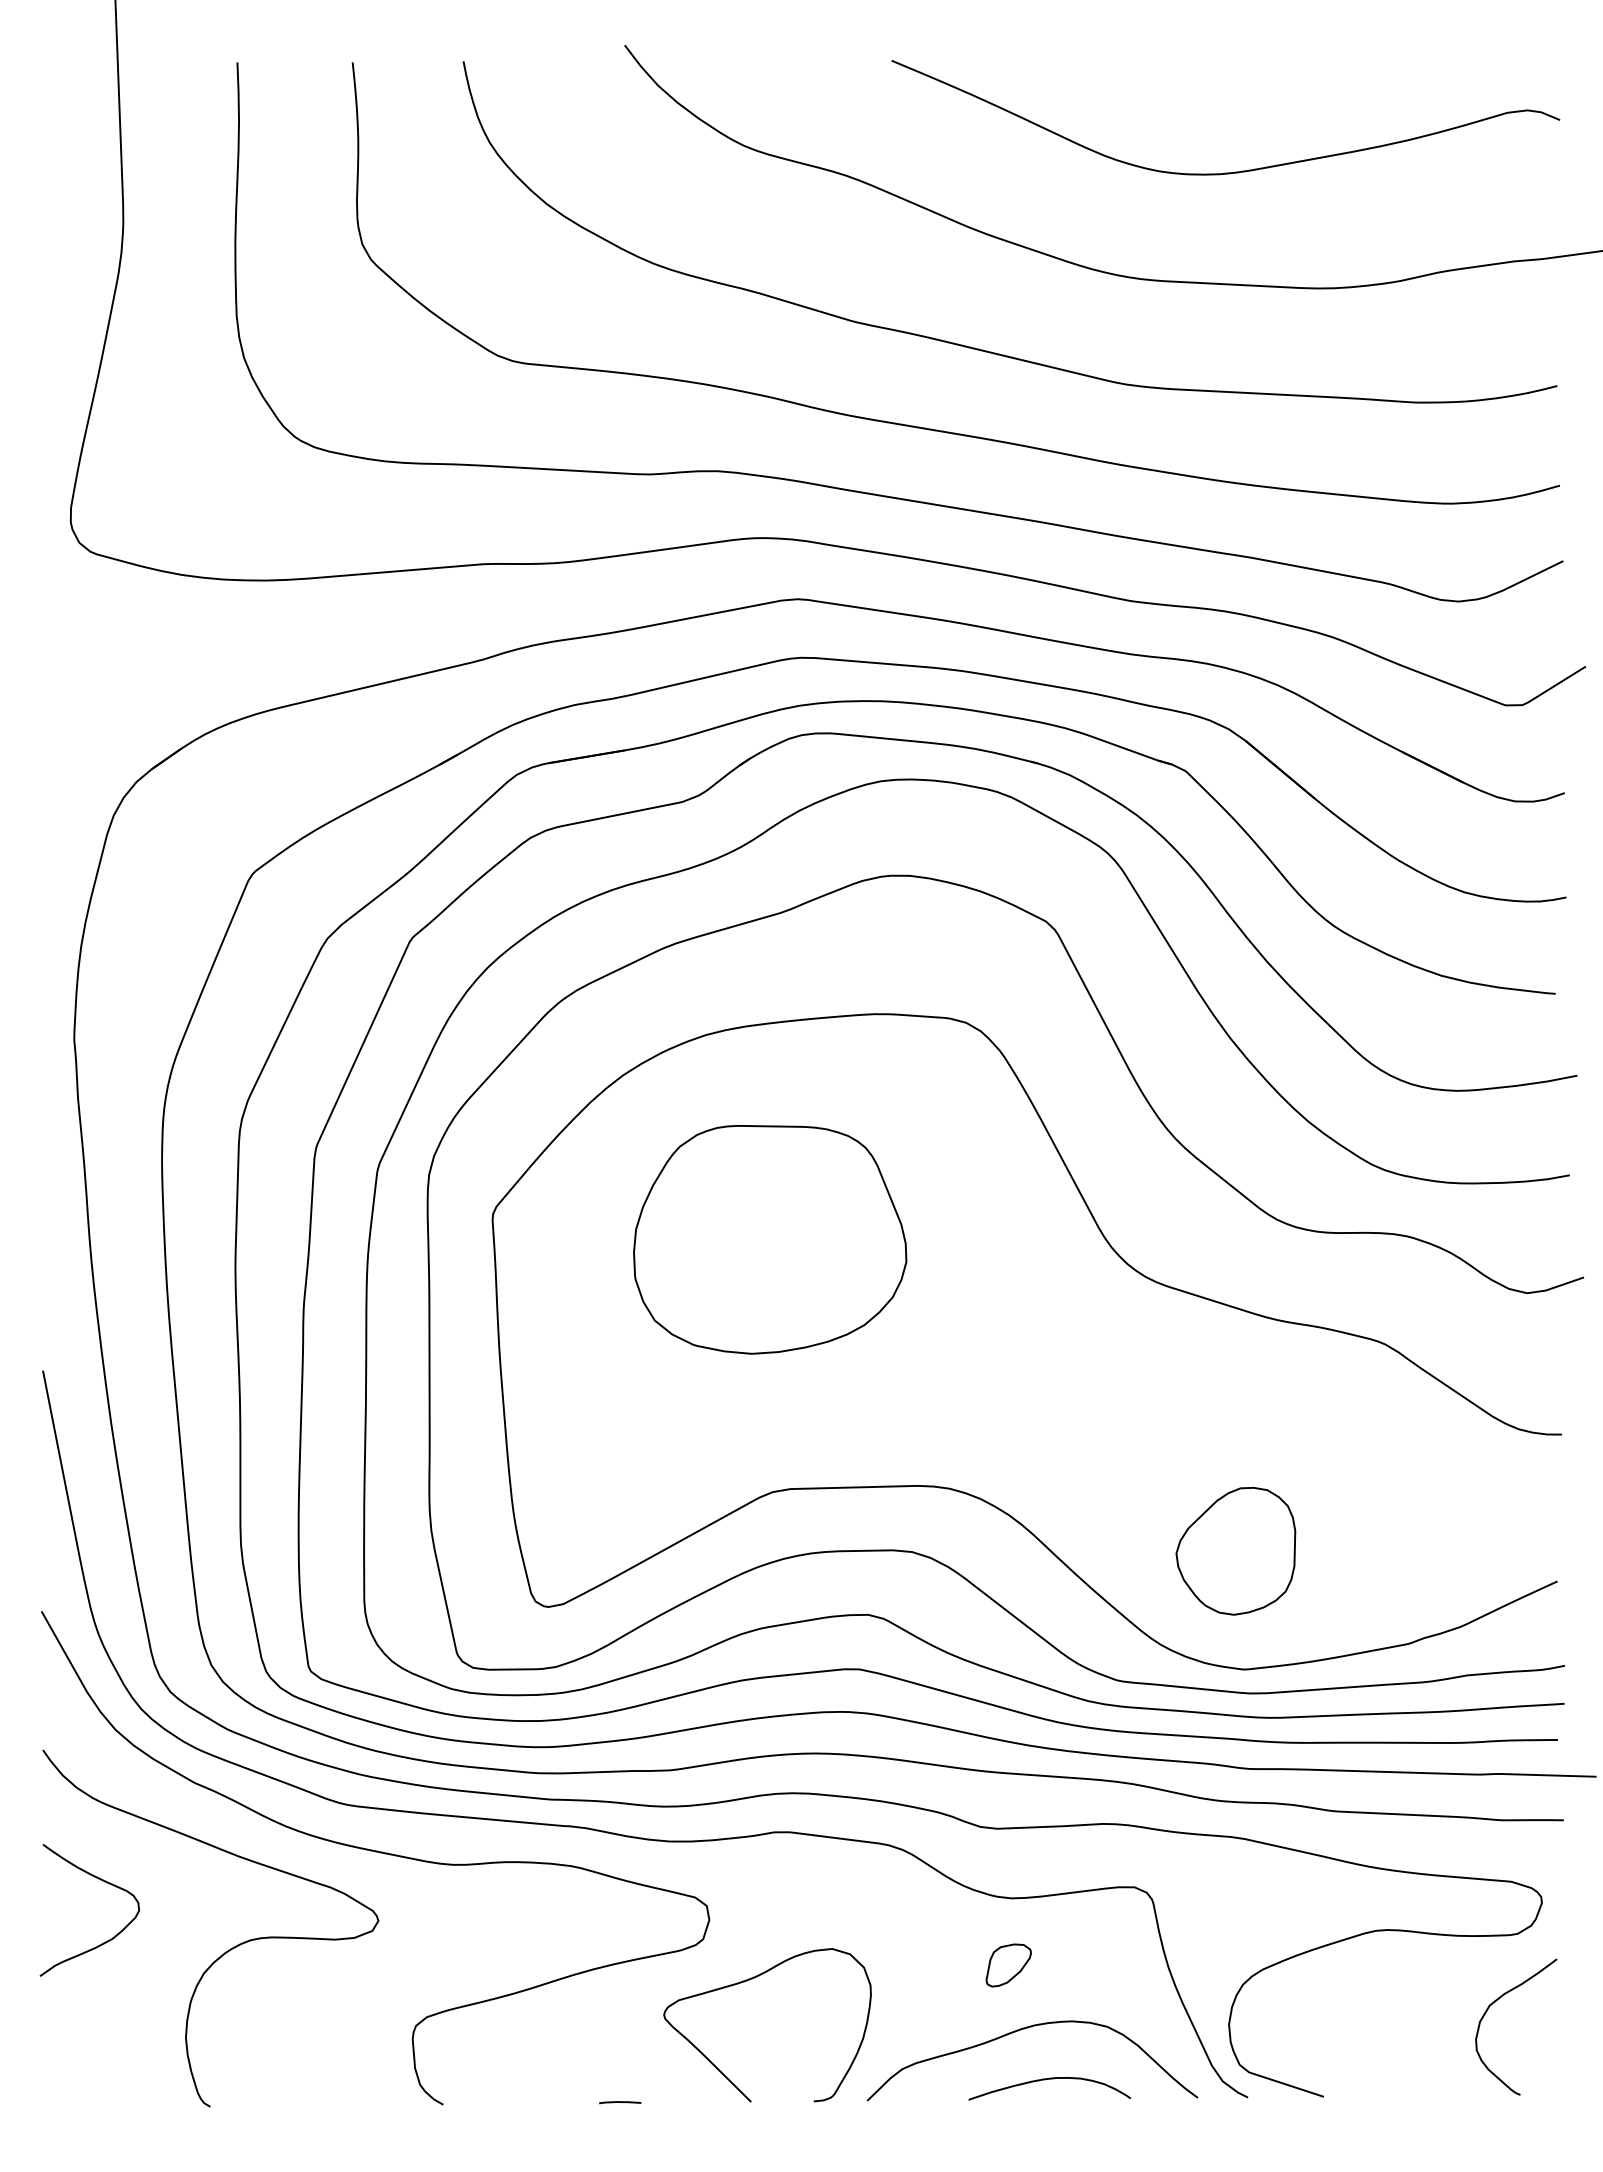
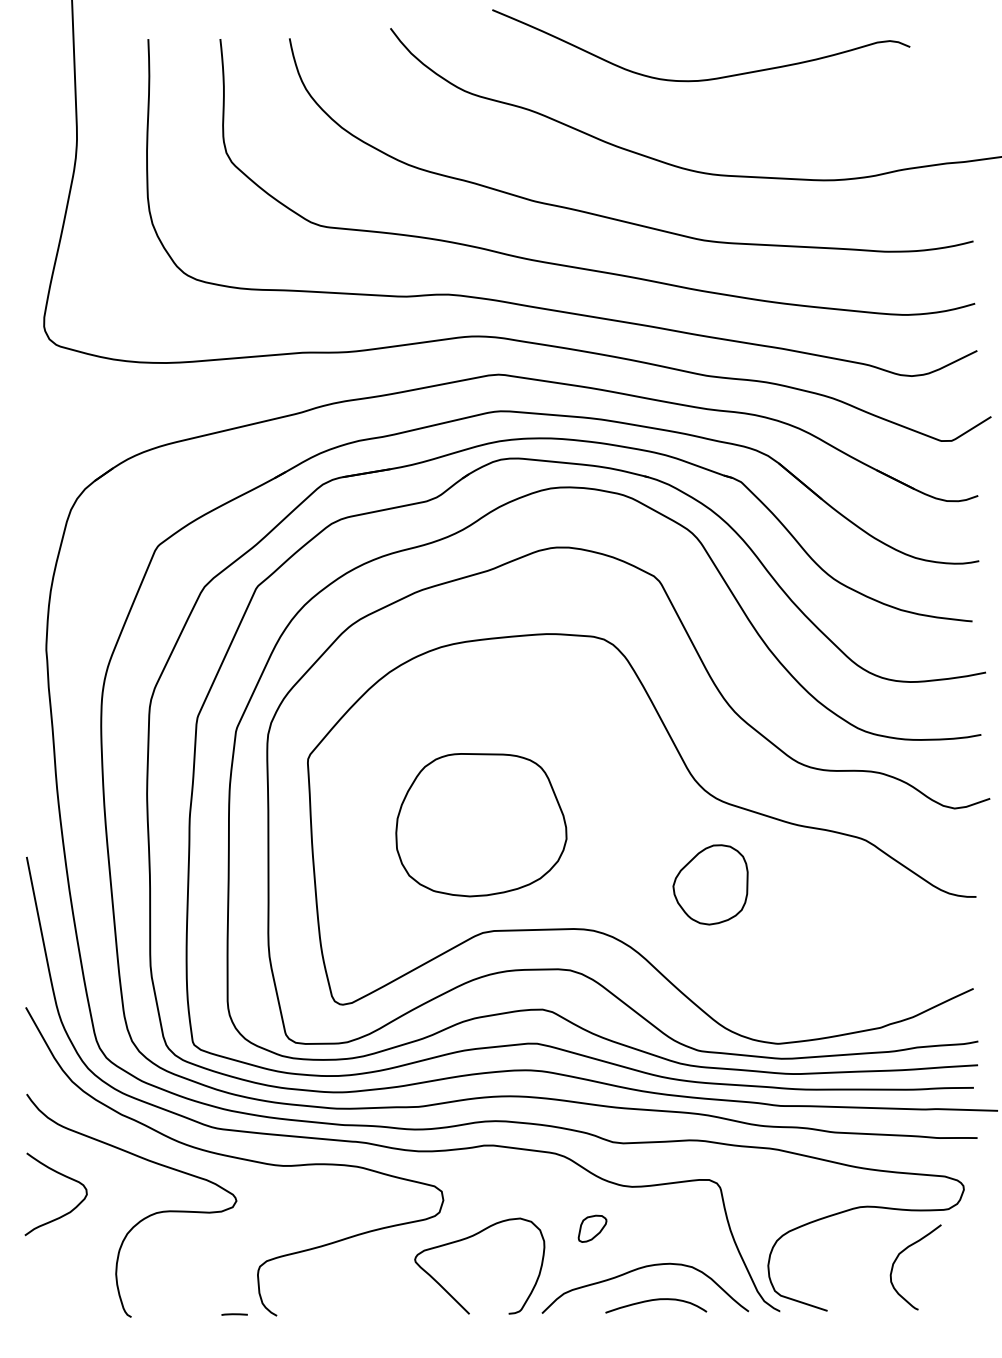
curve: (1238, 170) -> (709, 78), moved
part: (770, 1240) -> (481, 825), moved
part: (1235, 1550) -> (710, 884), moved
part: (1008, 1964) -> (592, 1228), moved
curve: (1498, 2001) -> (904, 1251), moved
line: (619, 2102) -> (234, 1314), moved

